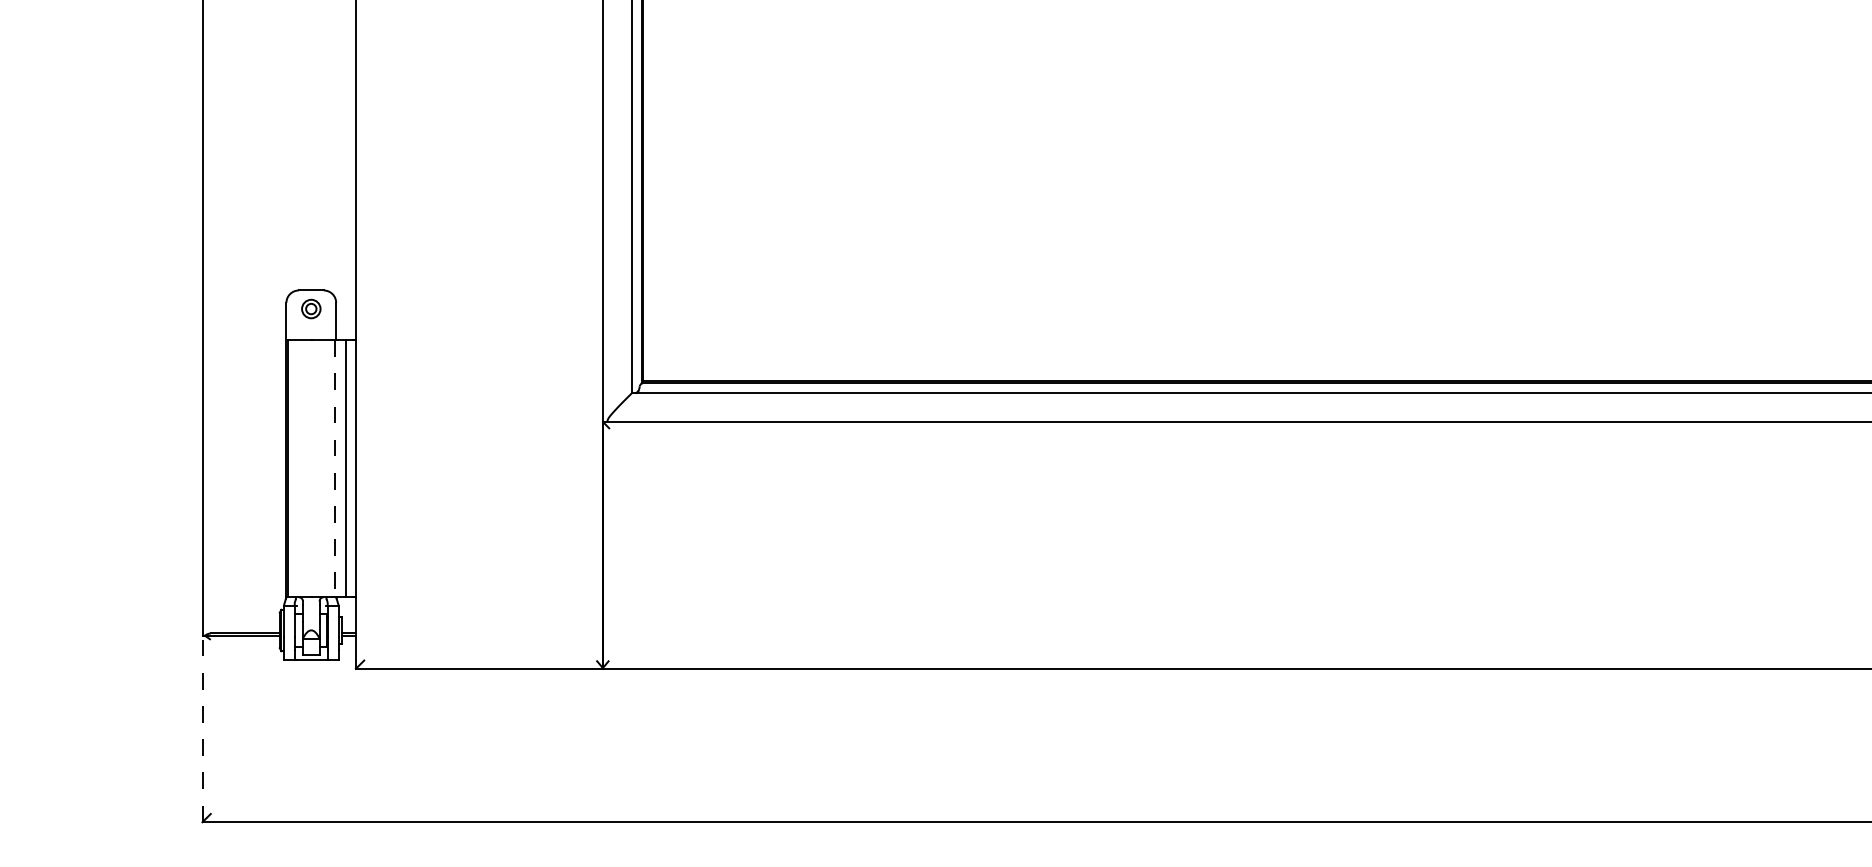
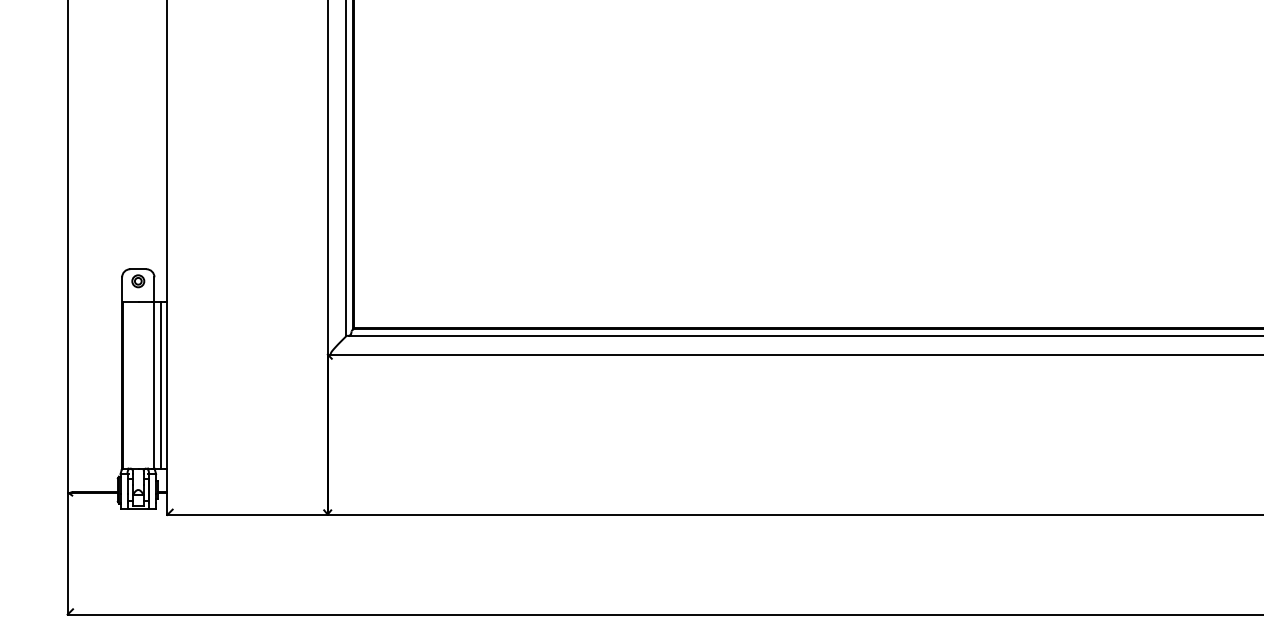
line: (334, 469) -> (153, 385), dashed -> solid
line: (202, 729) -> (67, 554), dashed -> solid

